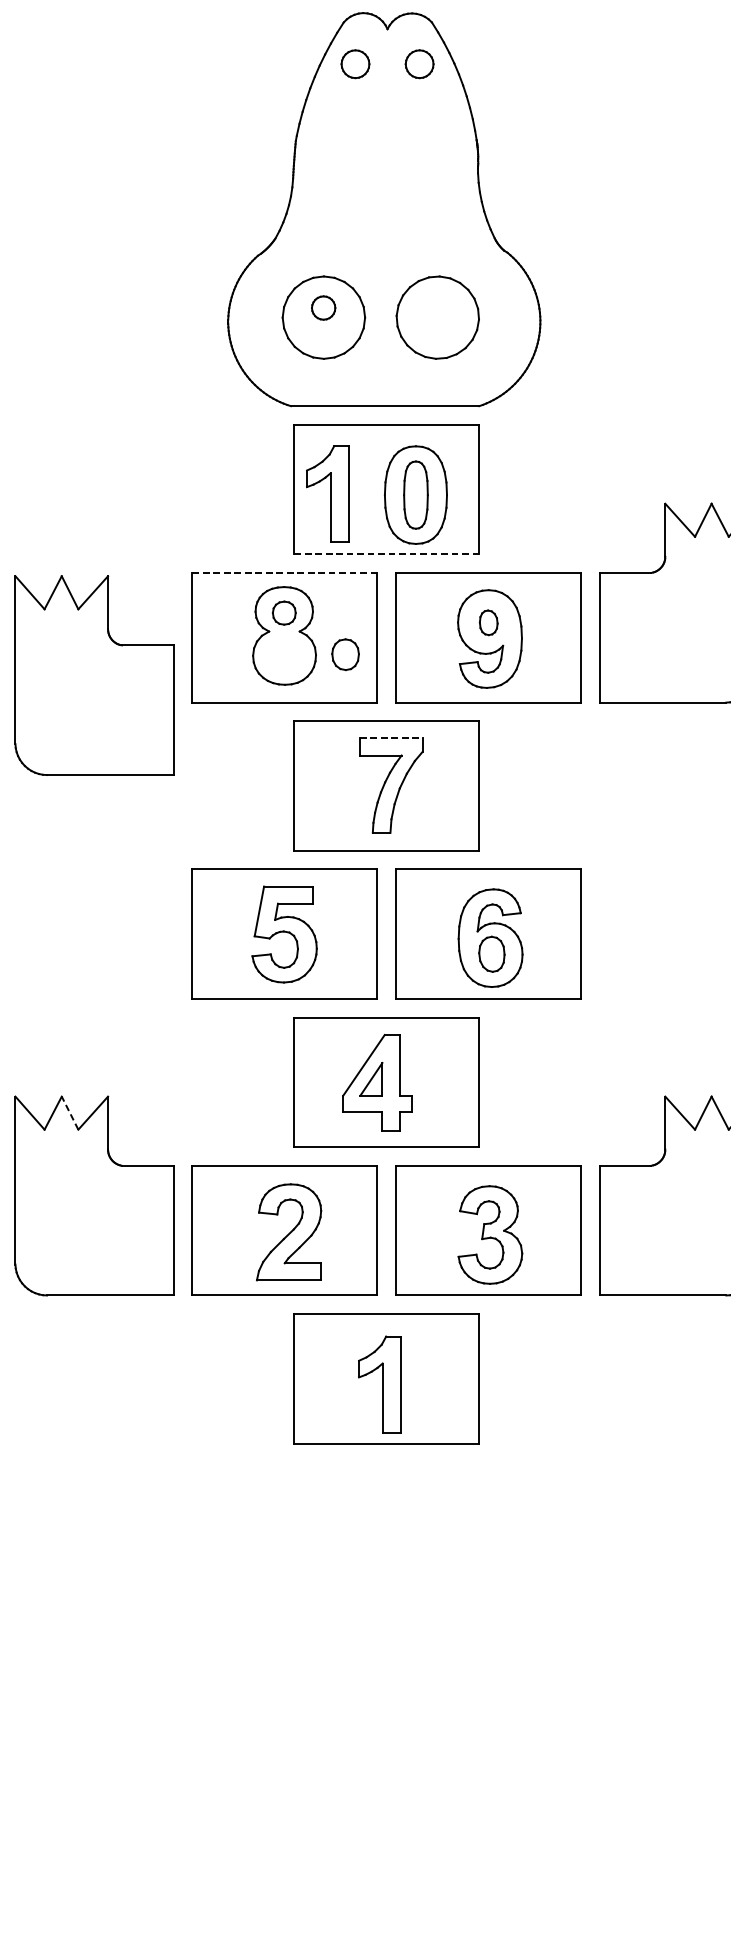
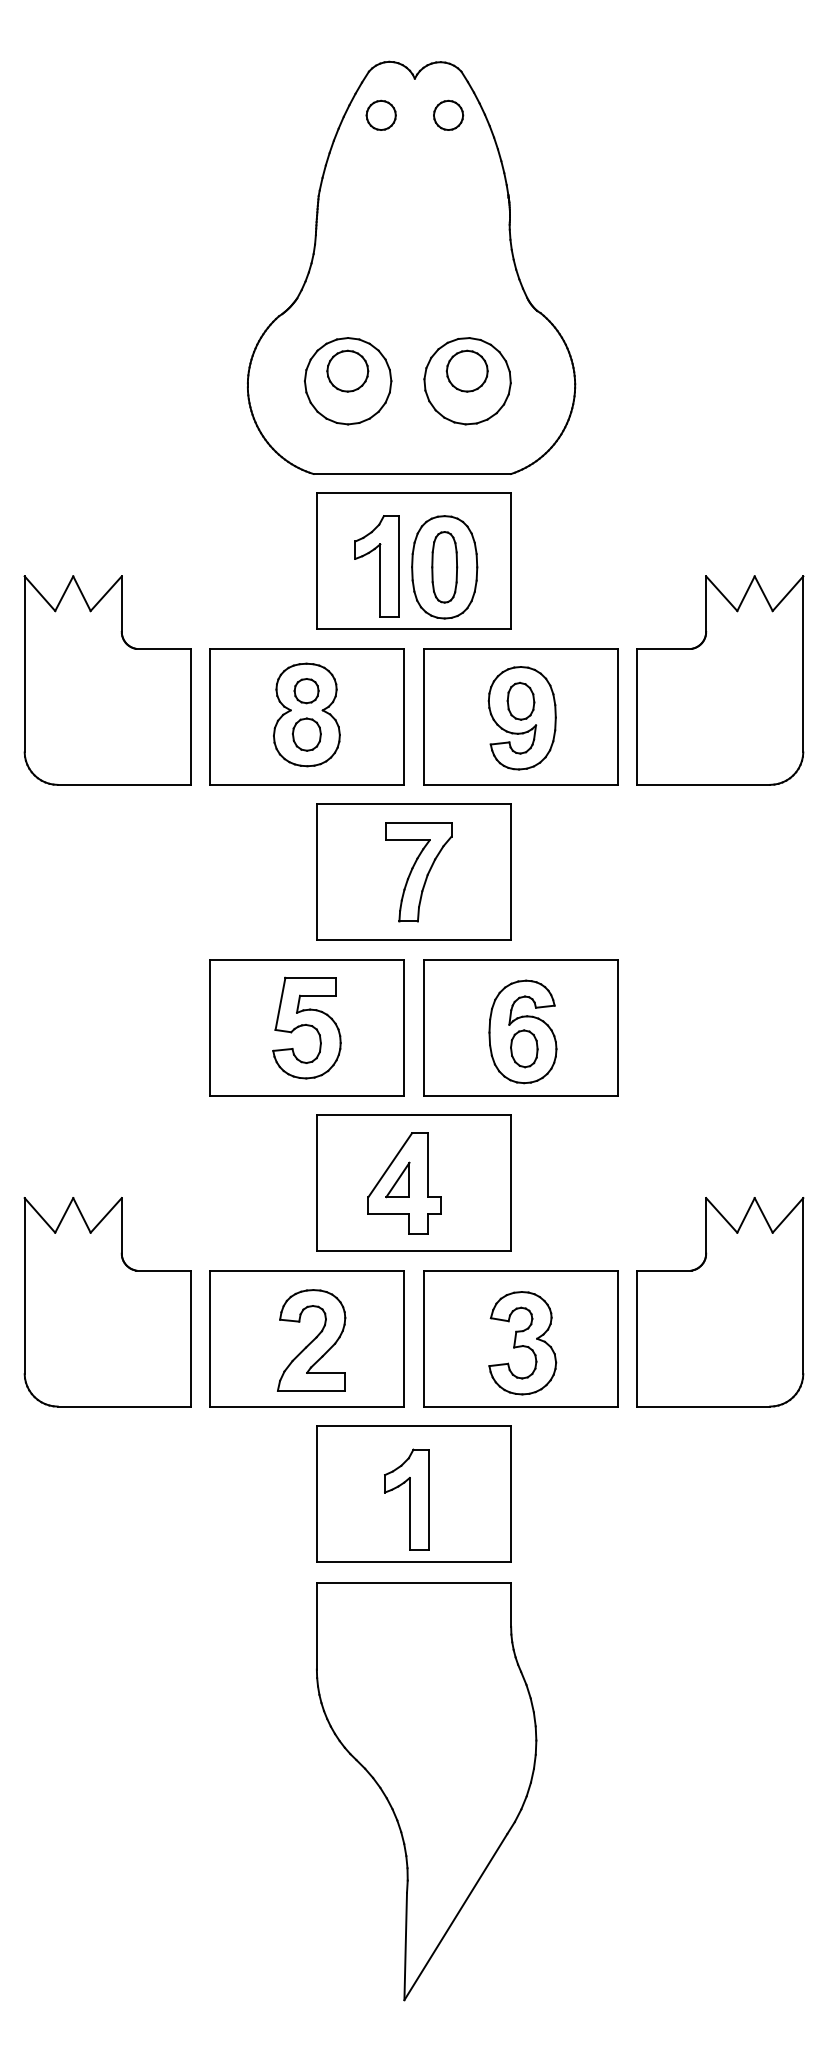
part: (323, 307) -> (347, 370), size x1.67
part: (436, 307) -> (466, 370), added
part: (327, 494) -> (376, 566), moved
line: (386, 554) -> (413, 629), dashed -> solid
line: (284, 572) -> (306, 648), dashed -> solid
part: (488, 622) -> (520, 700), size x1.43
part: (345, 654) -> (306, 734), moved
part: (94, 675) -> (107, 680), moved
line: (390, 738) -> (418, 822), dashed -> solid
line: (69, 1112) -> (81, 1214), dashed -> solid
part: (398, 1662) -> (426, 1791), added

